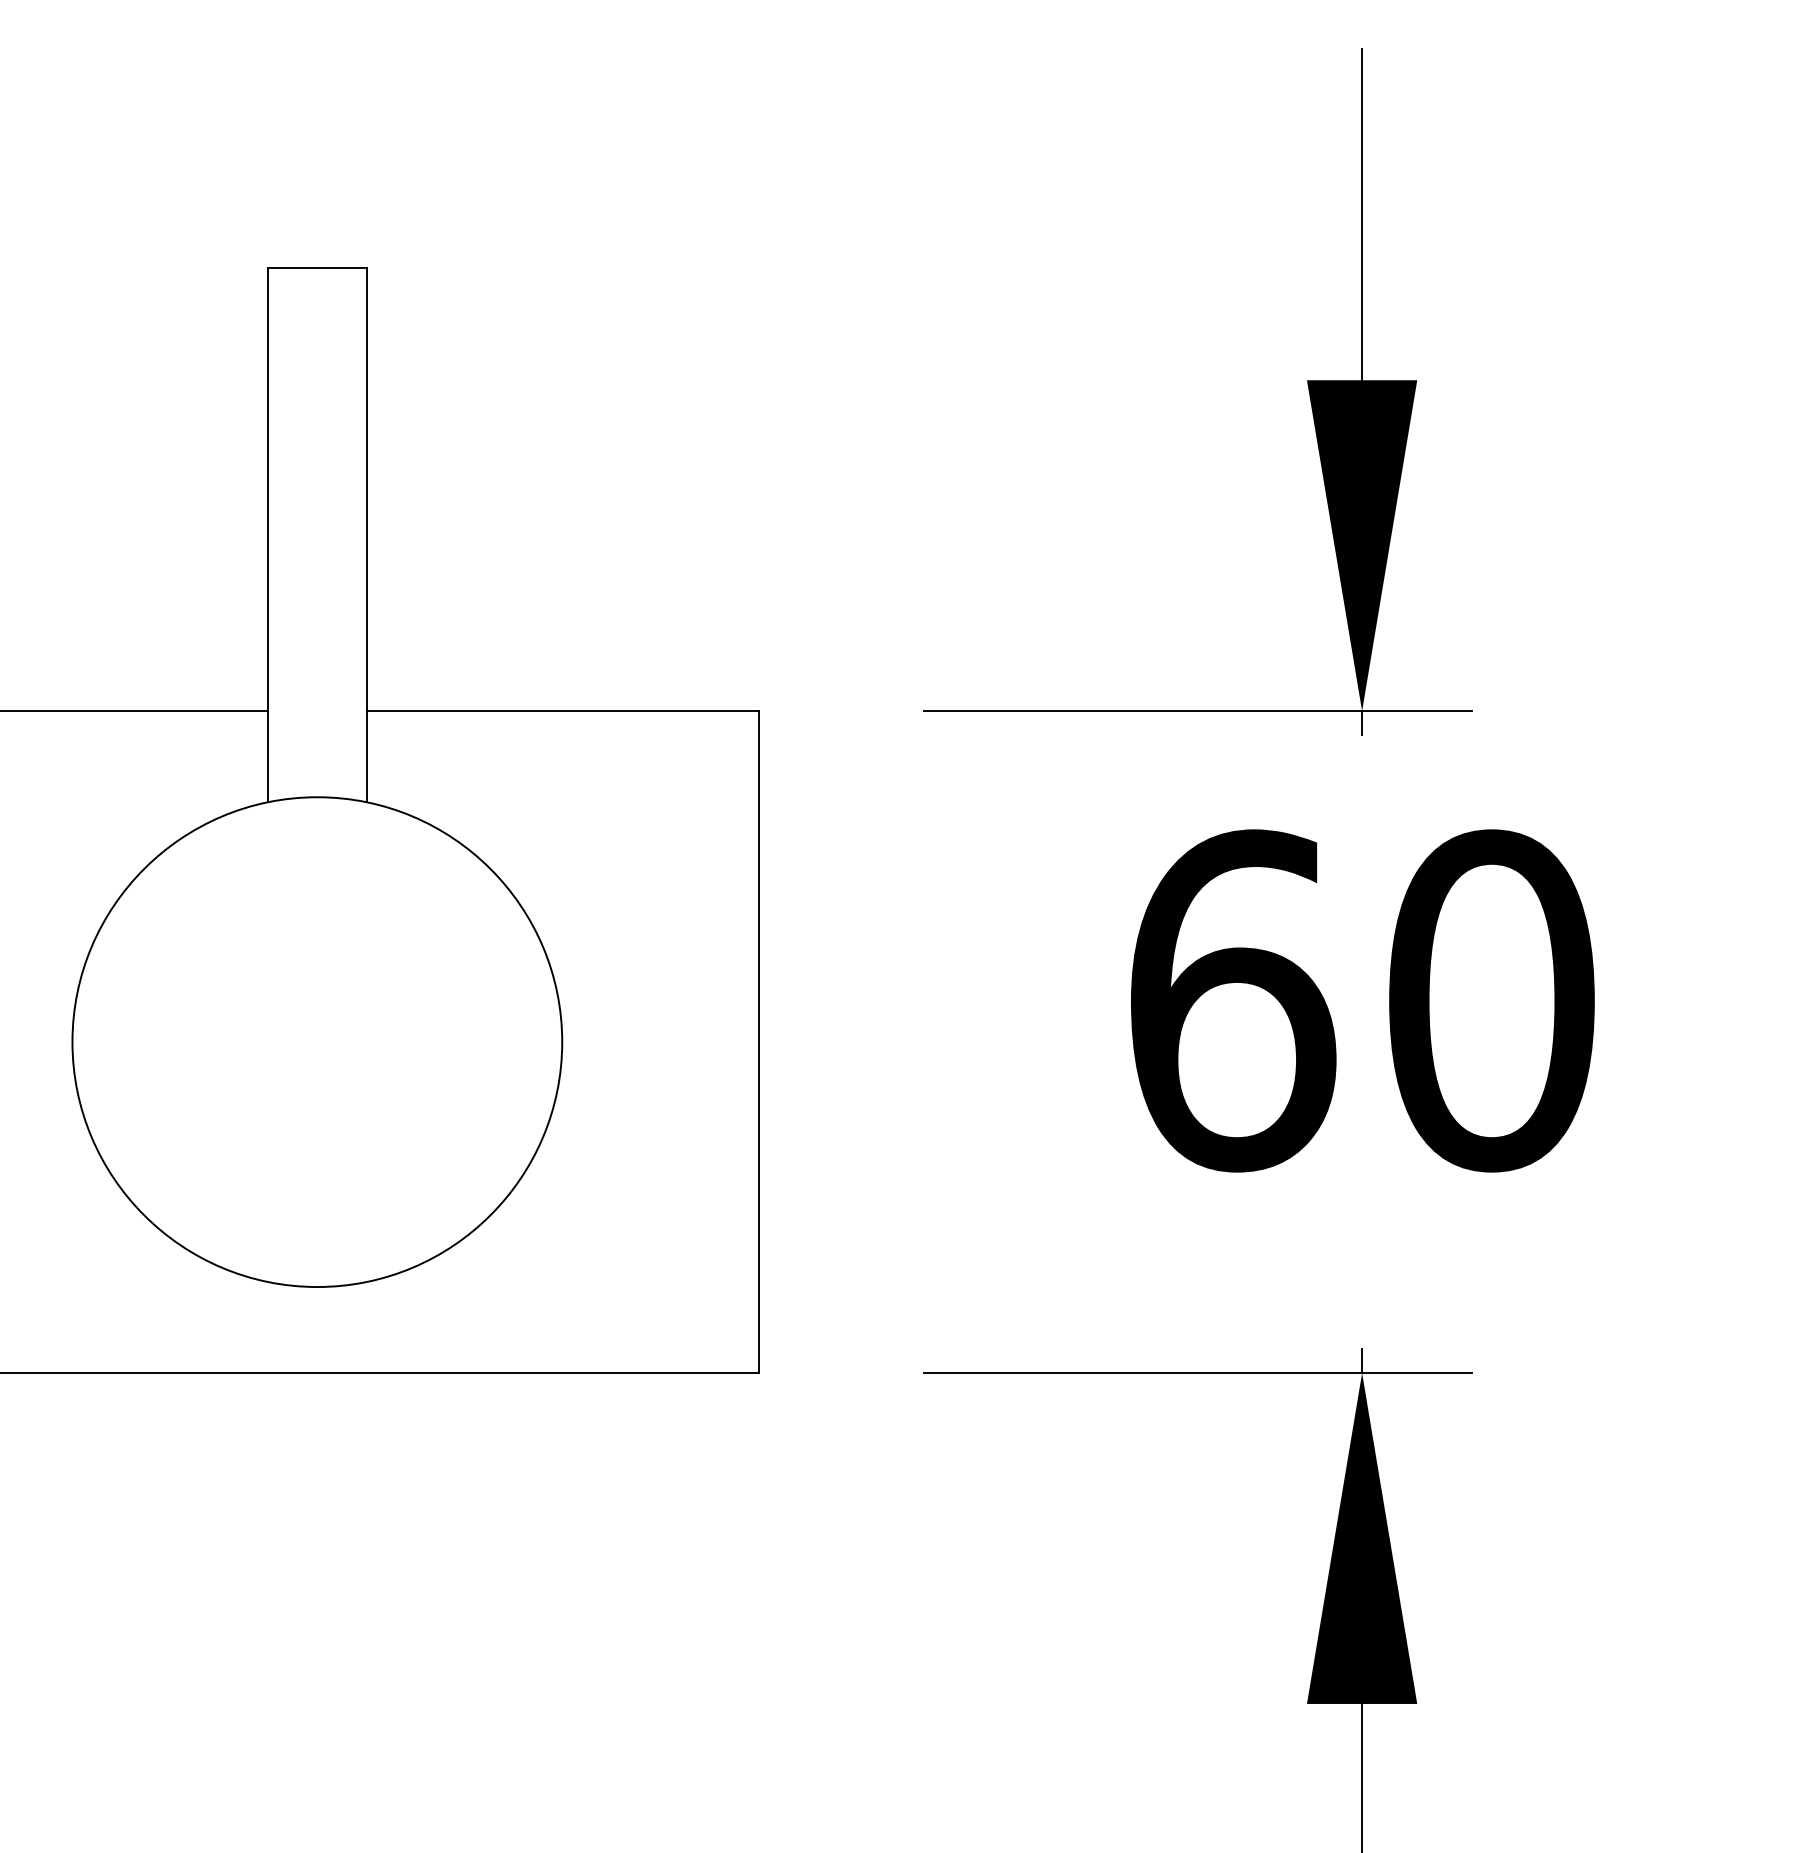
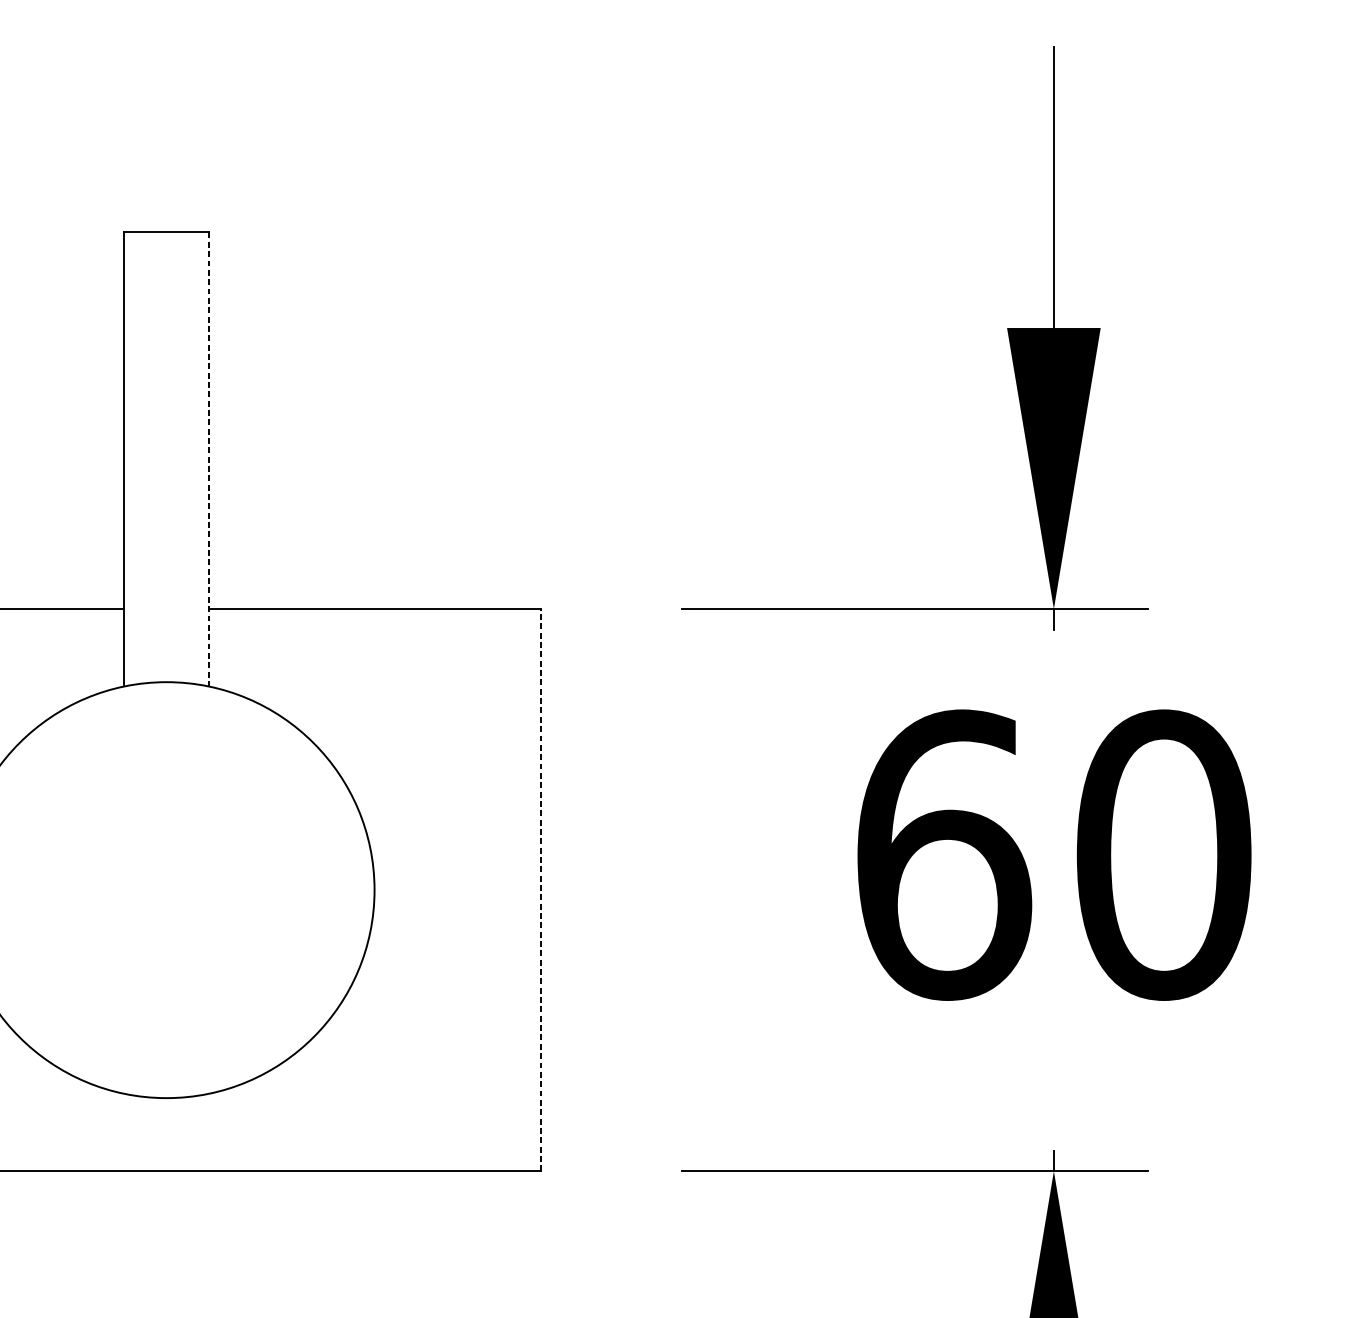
line: (366, 535) -> (208, 459), solid -> dashed
line: (758, 1042) -> (541, 890), solid -> dashed

